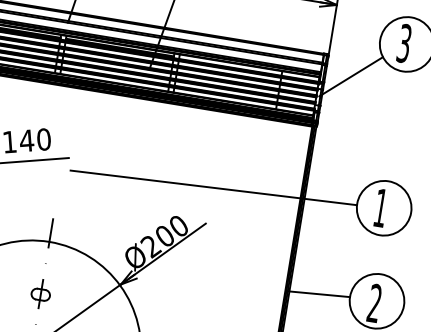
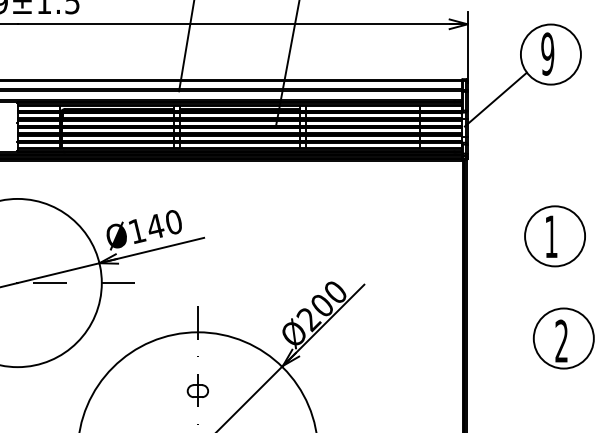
text: (404, 42) -> (547, 53), 3 -> 9
line: (213, 187) -> (366, 244), removed
line: (318, 293) -> (498, 340), removed

